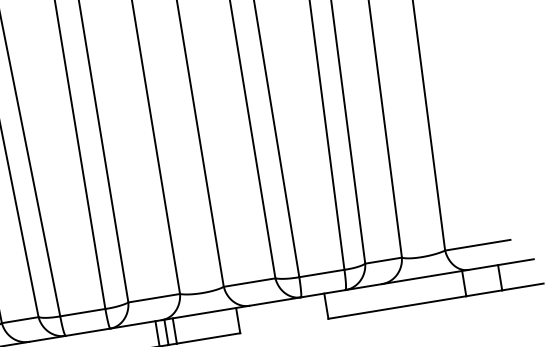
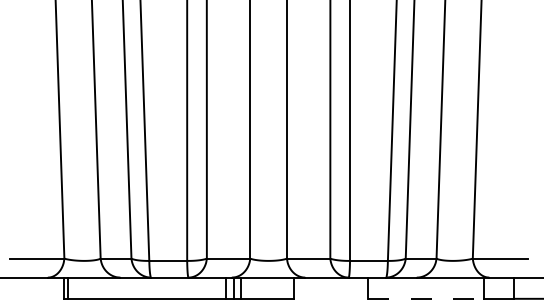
line: (397, 307) -> (426, 298), solid -> dashed

